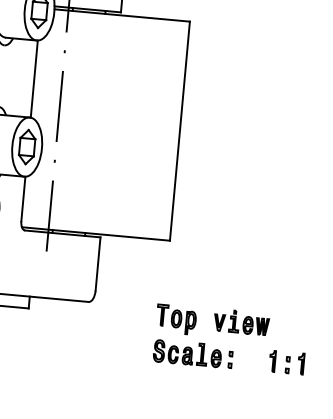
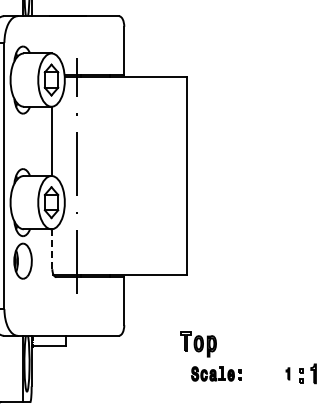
line: (23, 198) -> (52, 248), solid -> dashed
part: (242, 322) -> (257, 341), removed
part: (193, 353) -> (216, 373), size x0.7
part: (272, 360) -> (287, 373), size x0.6

